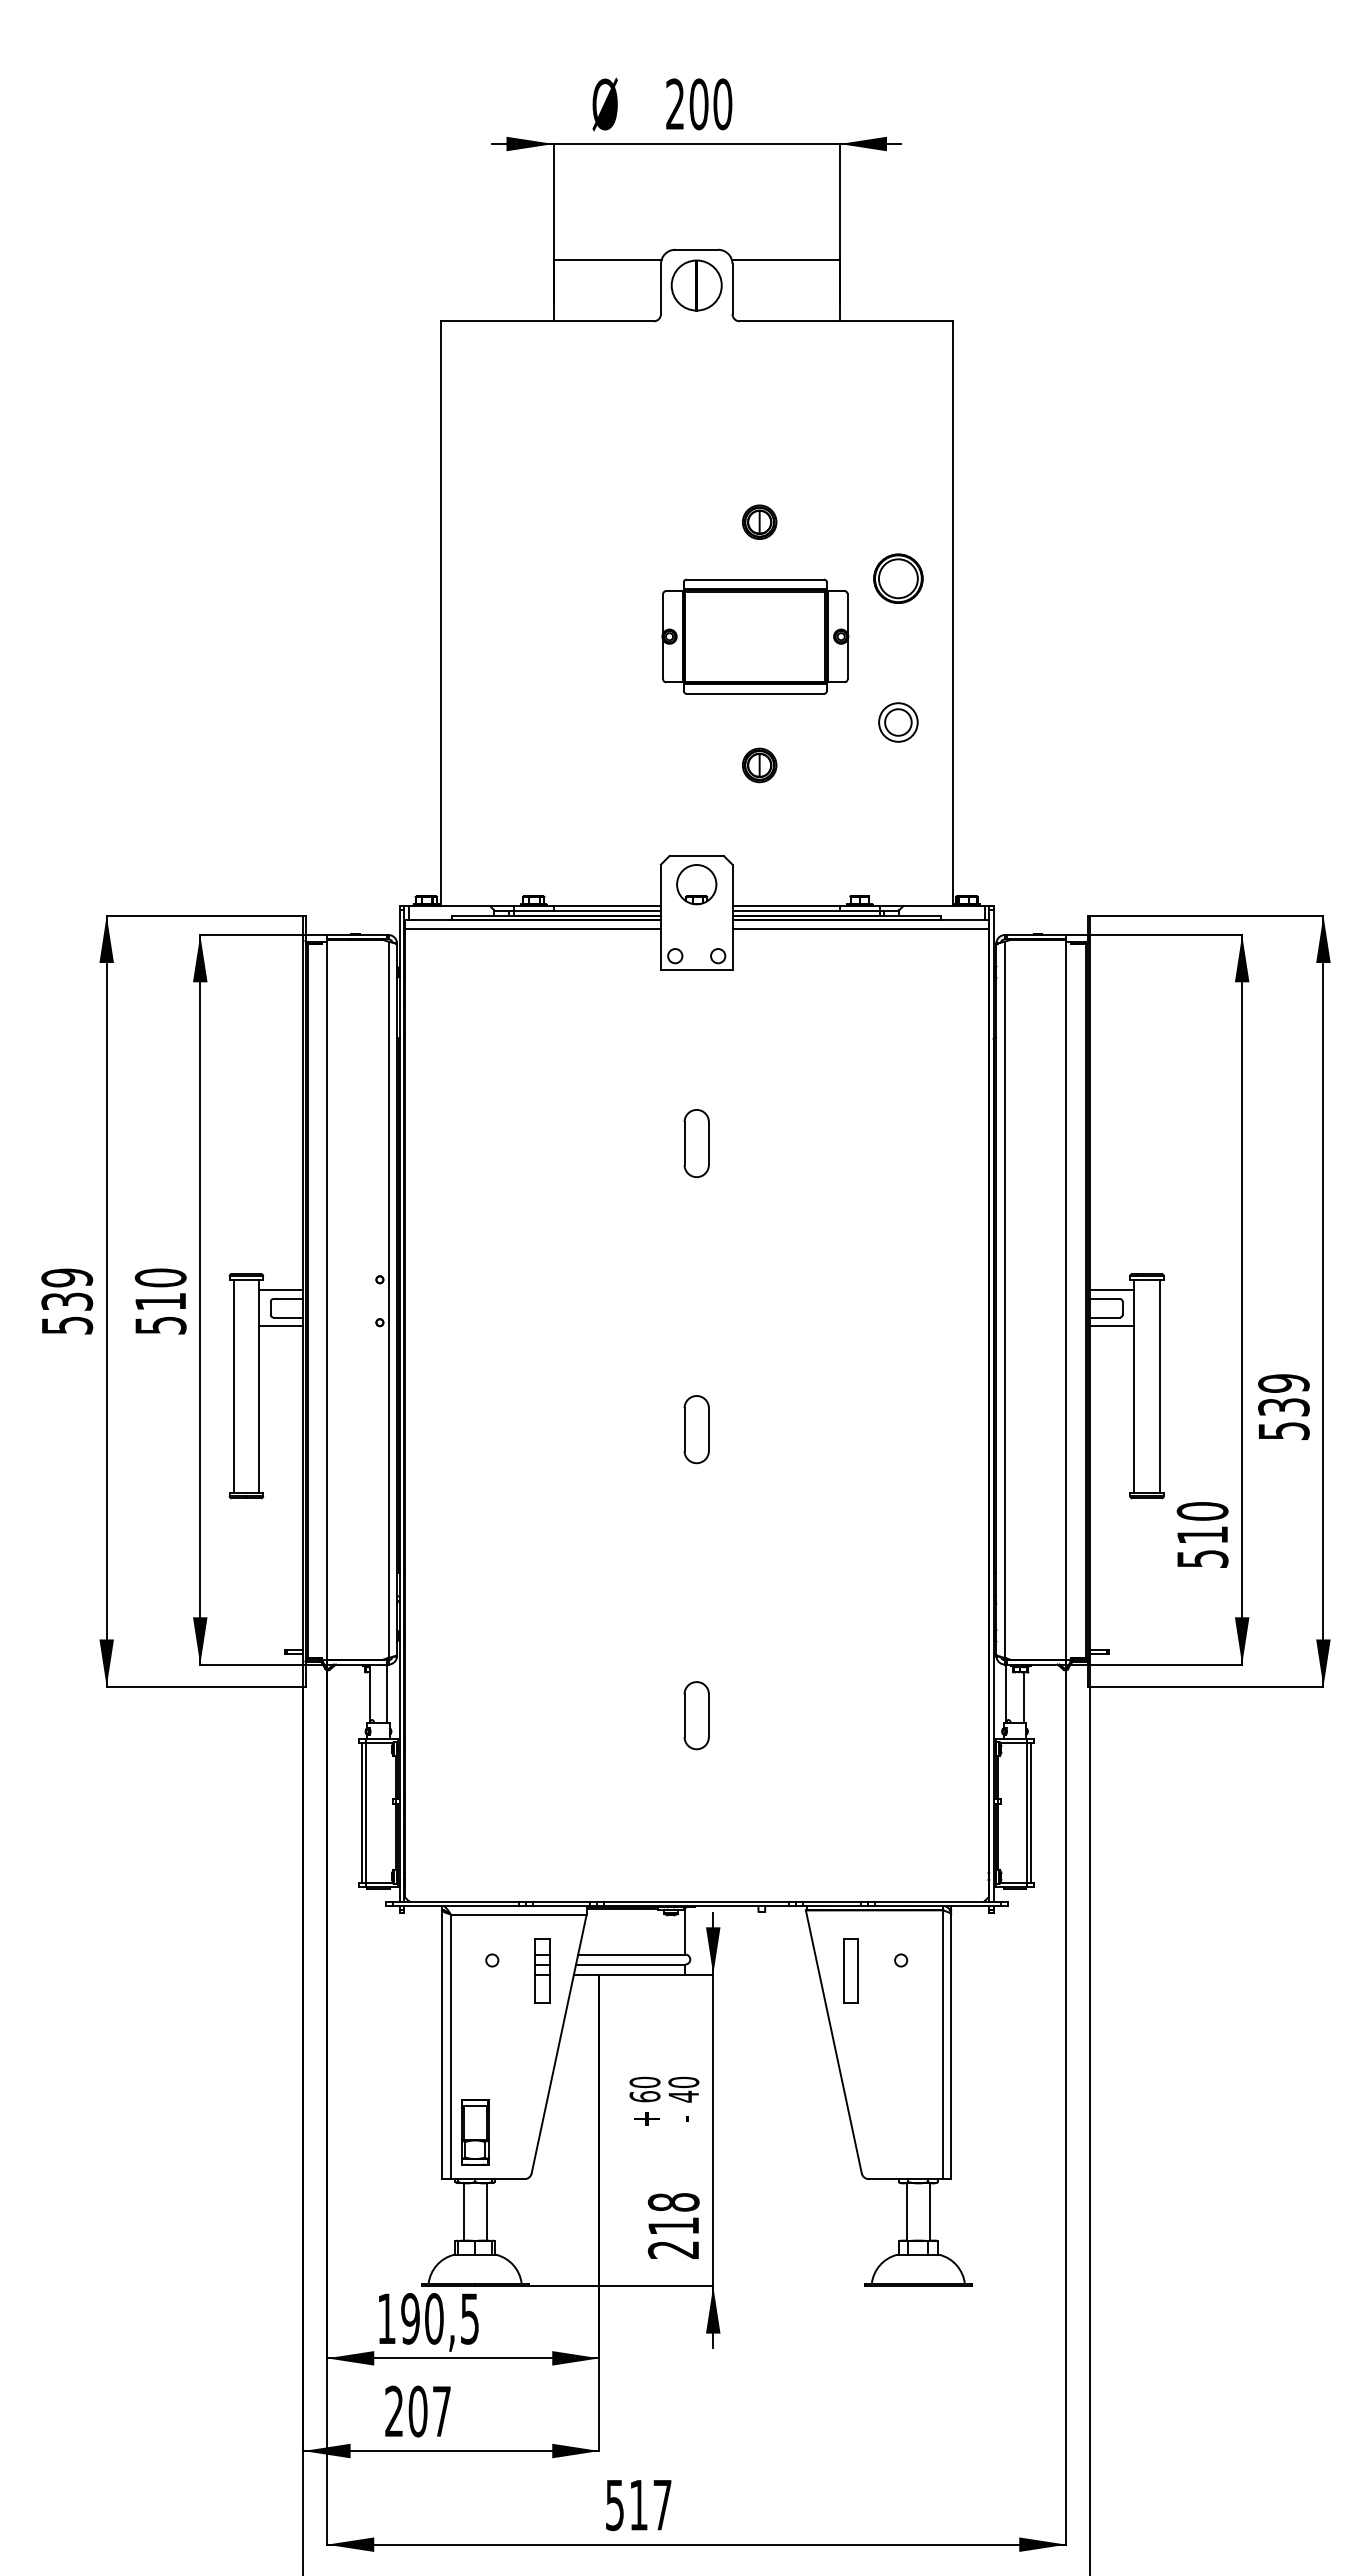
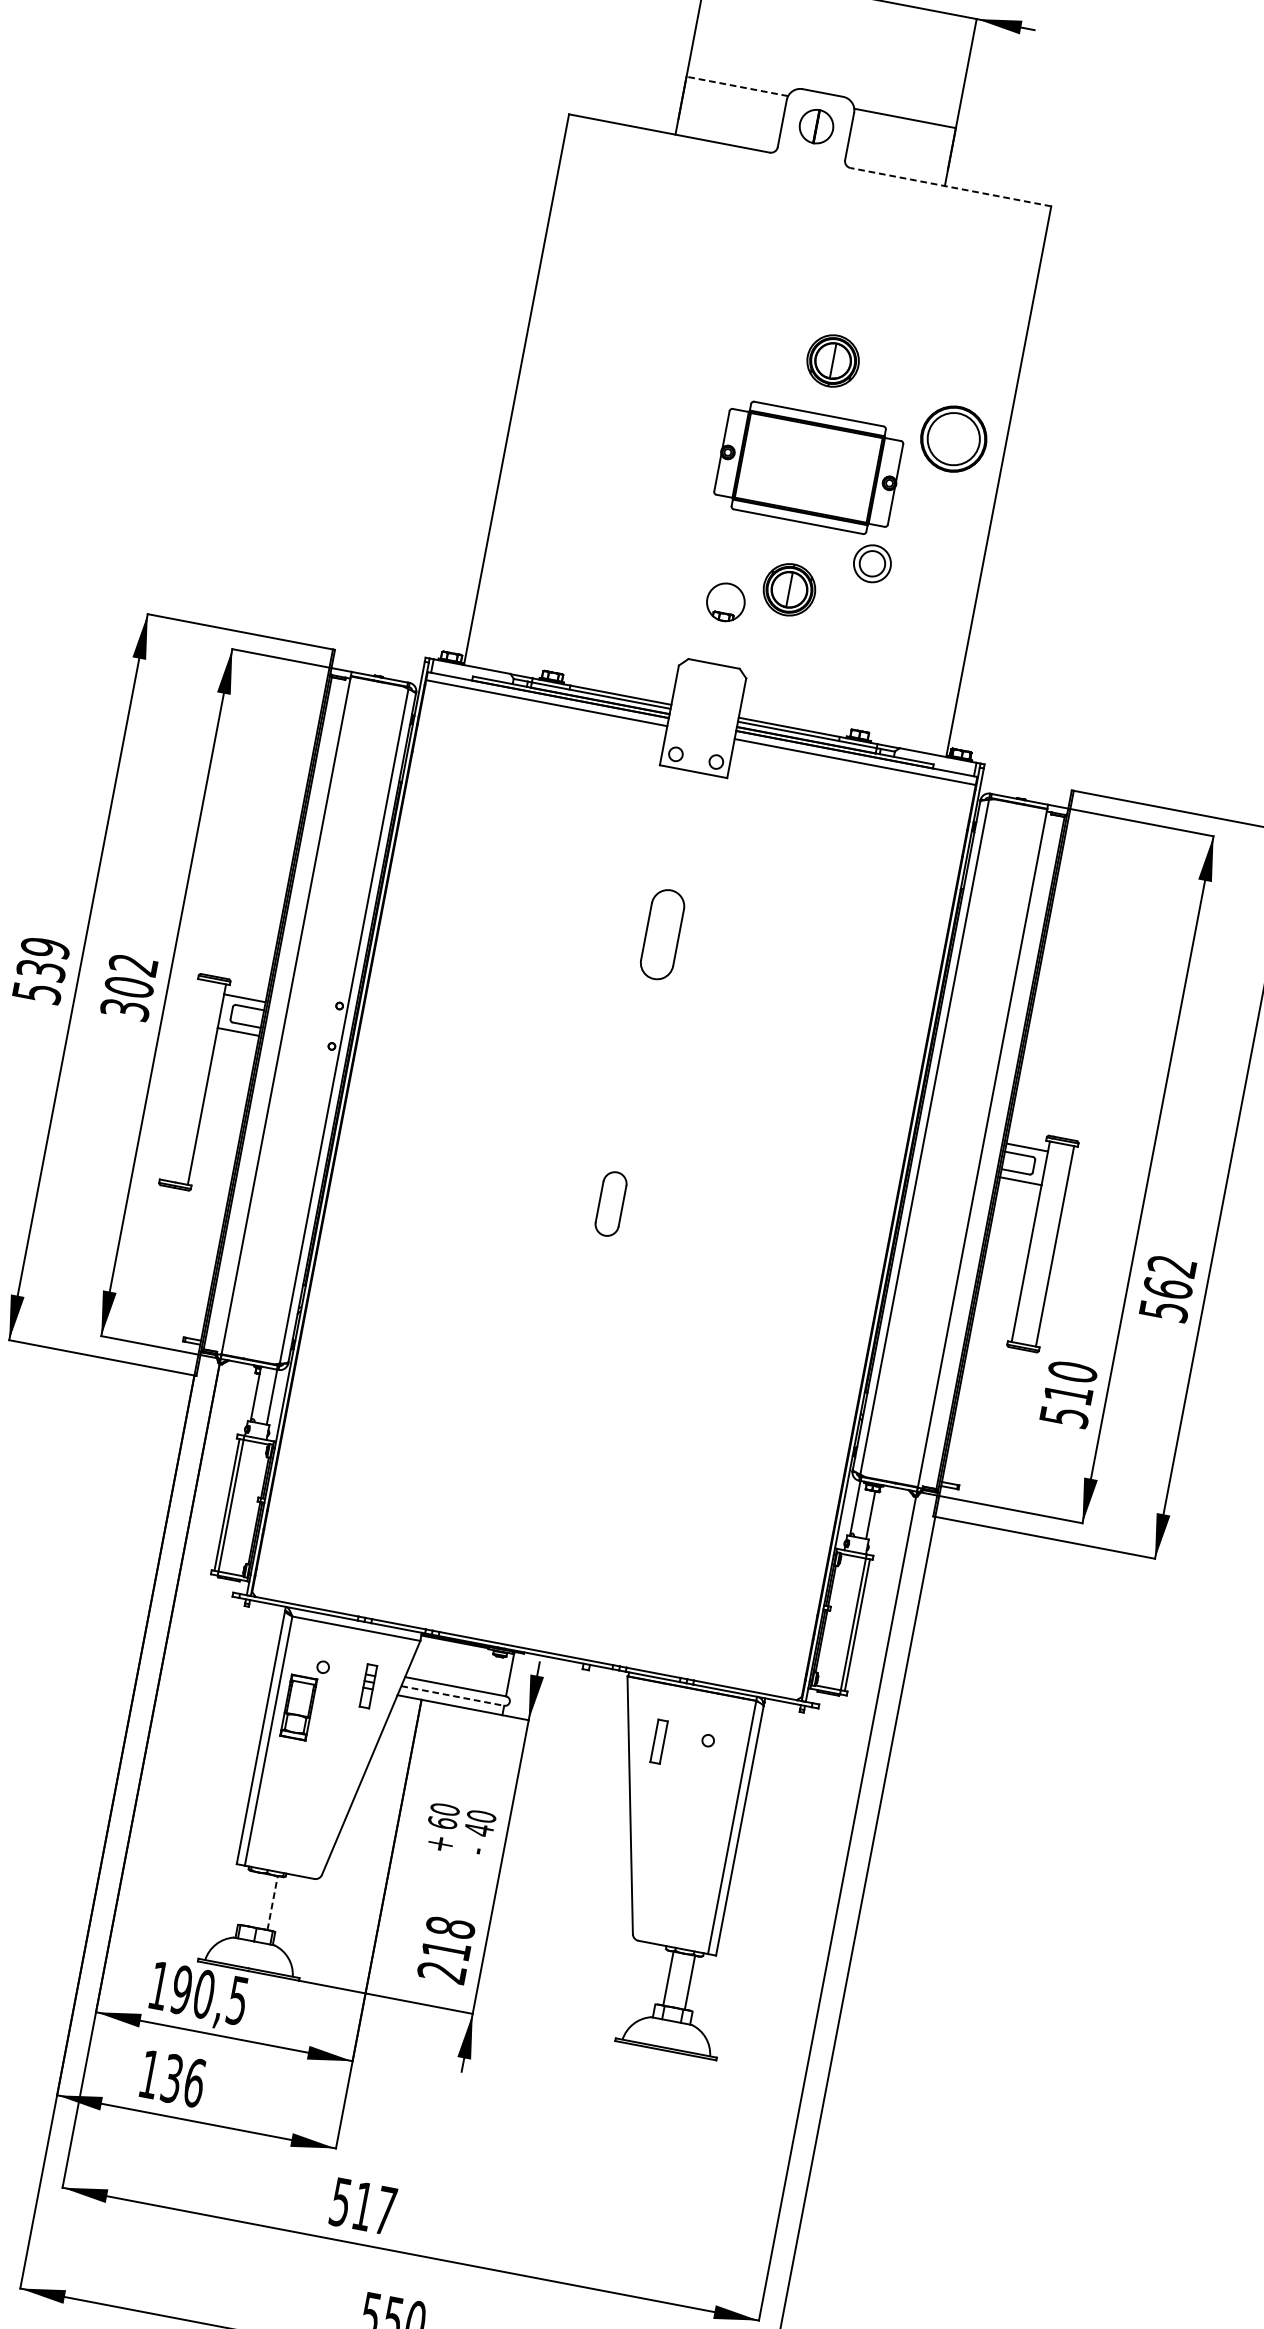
line: (607, 259) -> (737, 86), solid -> dashed
part: (696, 285) -> (816, 126), size x0.7
line: (846, 321) -> (951, 187), solid -> dashed
part: (759, 521) -> (833, 360), size x1.6
part: (898, 578) -> (953, 438), size x1.4
part: (898, 722) -> (872, 563), moved
part: (759, 765) -> (789, 589), size x1.6
part: (696, 884) -> (725, 602), moved
part: (696, 1143) -> (662, 934), size x1.4
text: (160, 1301) -> (129, 987), 510 -> 302
line: (233, 1385) -> (182, 1079), removed
text: (1283, 1395) -> (1169, 1277), 539 -> 562
part: (696, 1715) -> (559, 1473), removed
line: (630, 1964) -> (452, 1695), solid -> dashed
part: (542, 1970) -> (368, 1685), size x0.7
part: (850, 1970) -> (658, 1741), size x0.7
part: (475, 2132) -> (299, 1707), moved
line: (463, 2211) -> (250, 1898), removed
line: (486, 2212) -> (272, 1903), solid -> dashed
text: (418, 2411) -> (172, 2078), 207 -> 136

